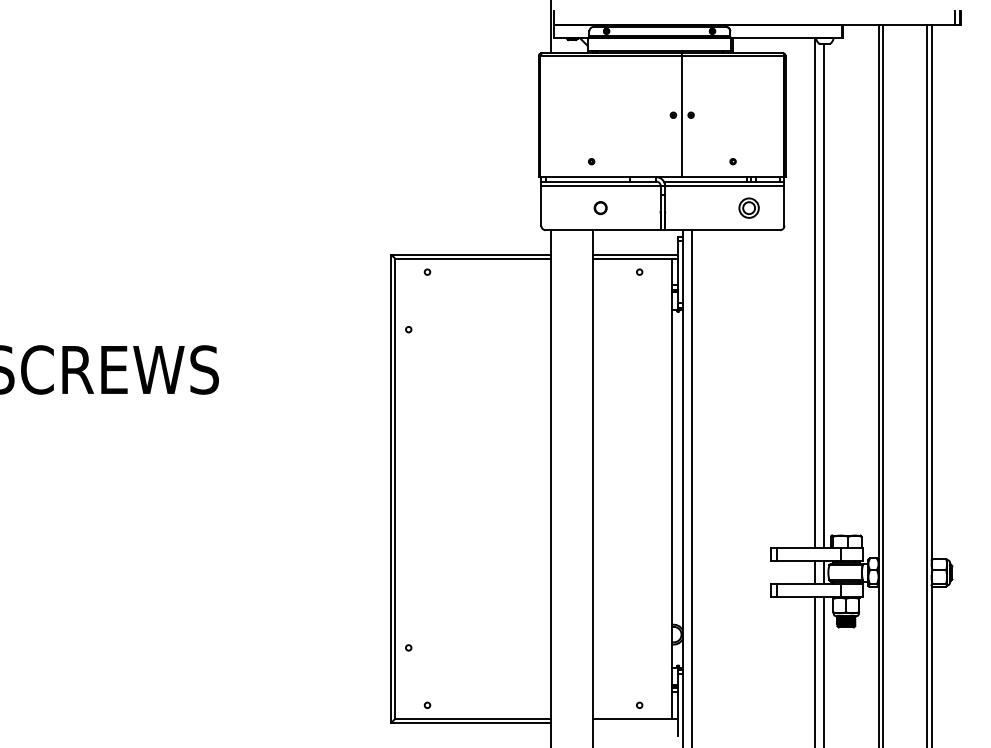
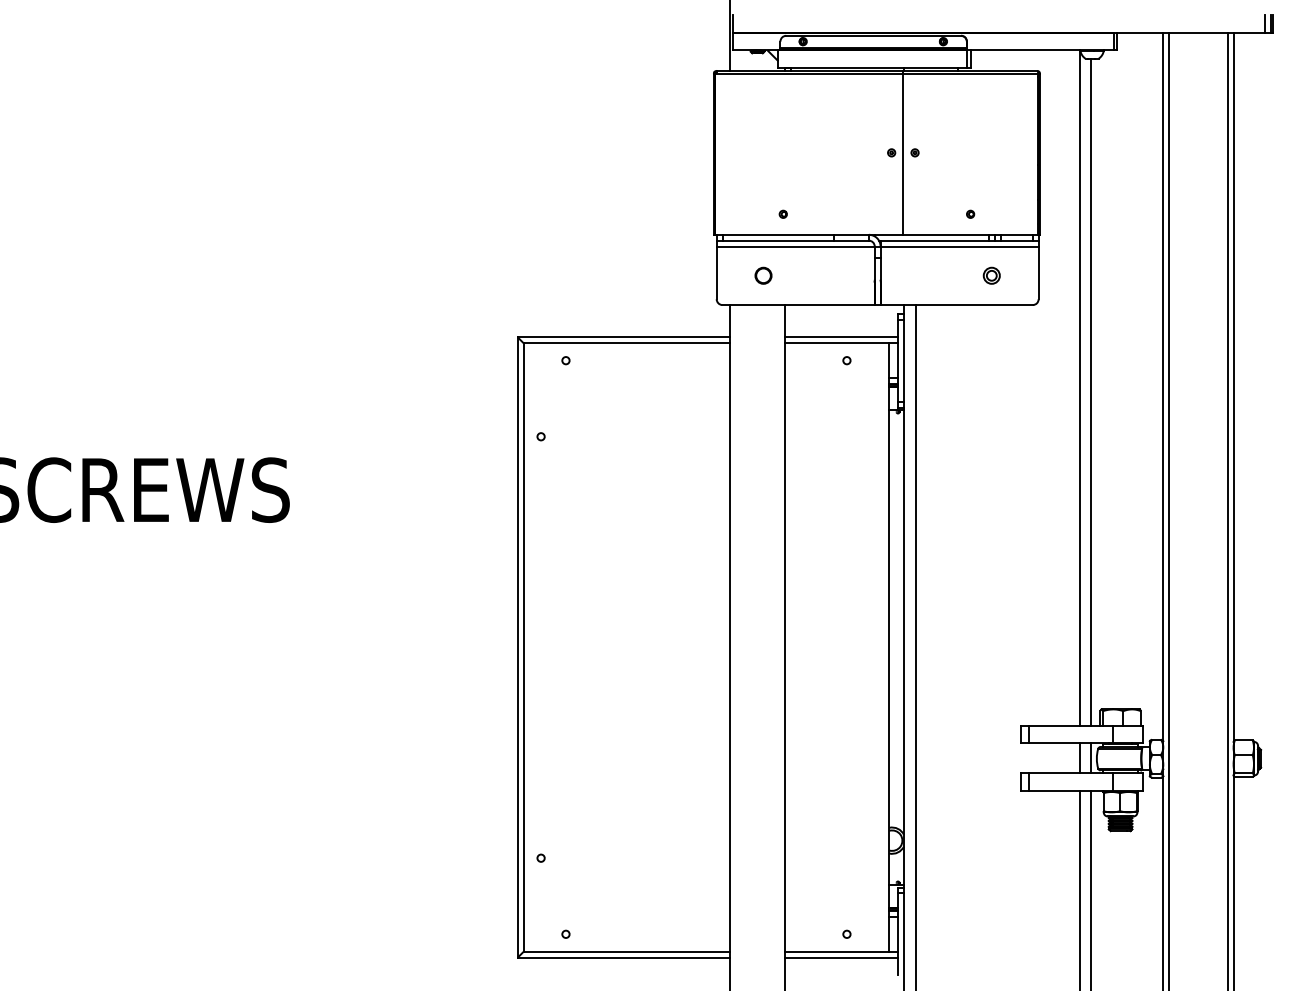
part: (748, 207) -> (991, 275), size x0.62
circle: (600, 208) -> (763, 276), moved
line: (635, 723) -> (841, 958), added

